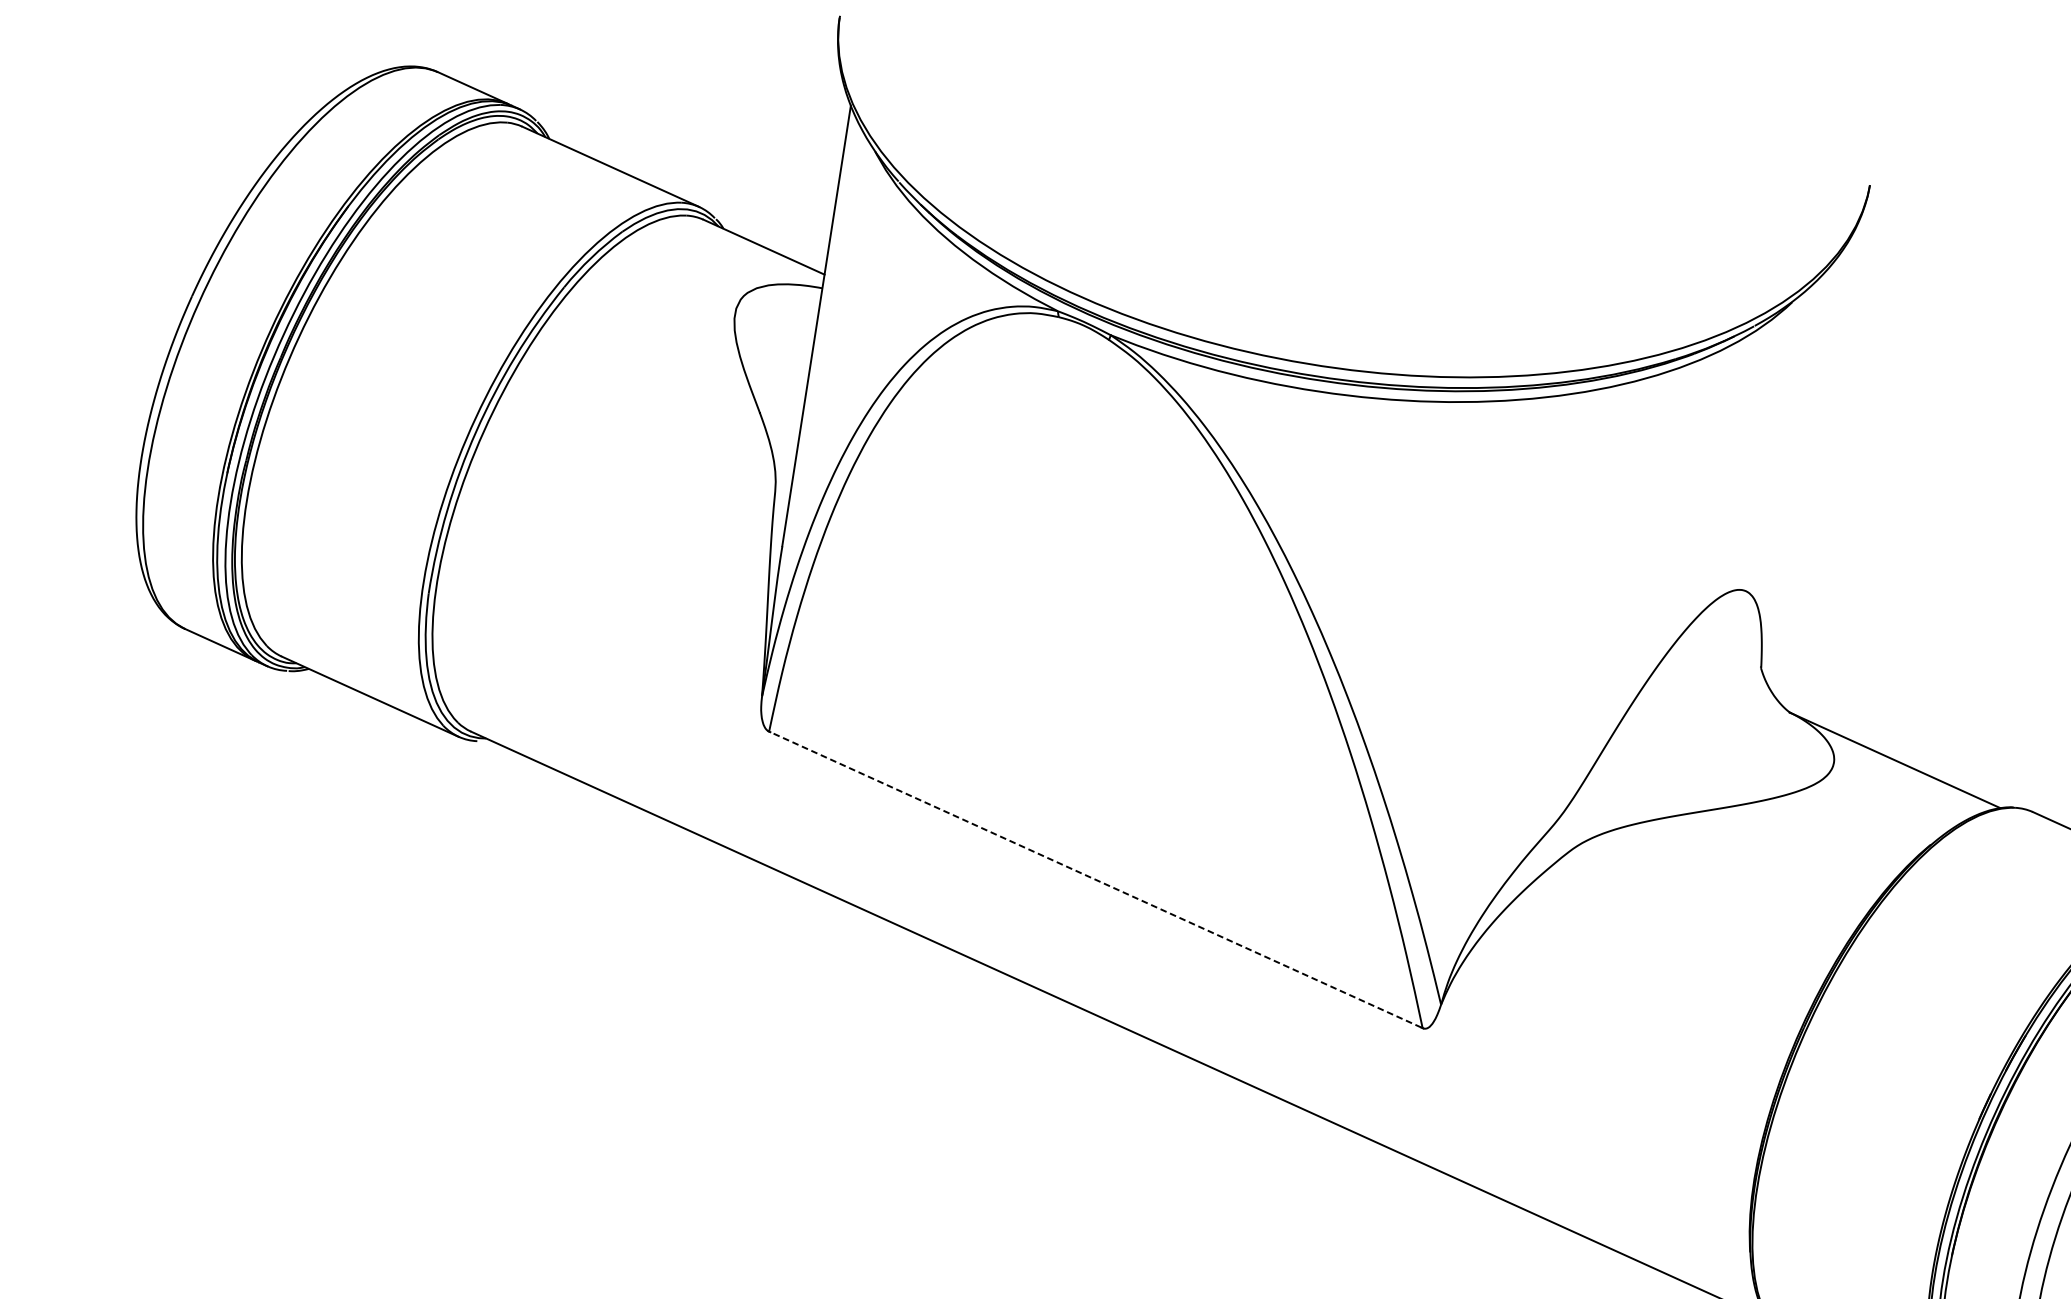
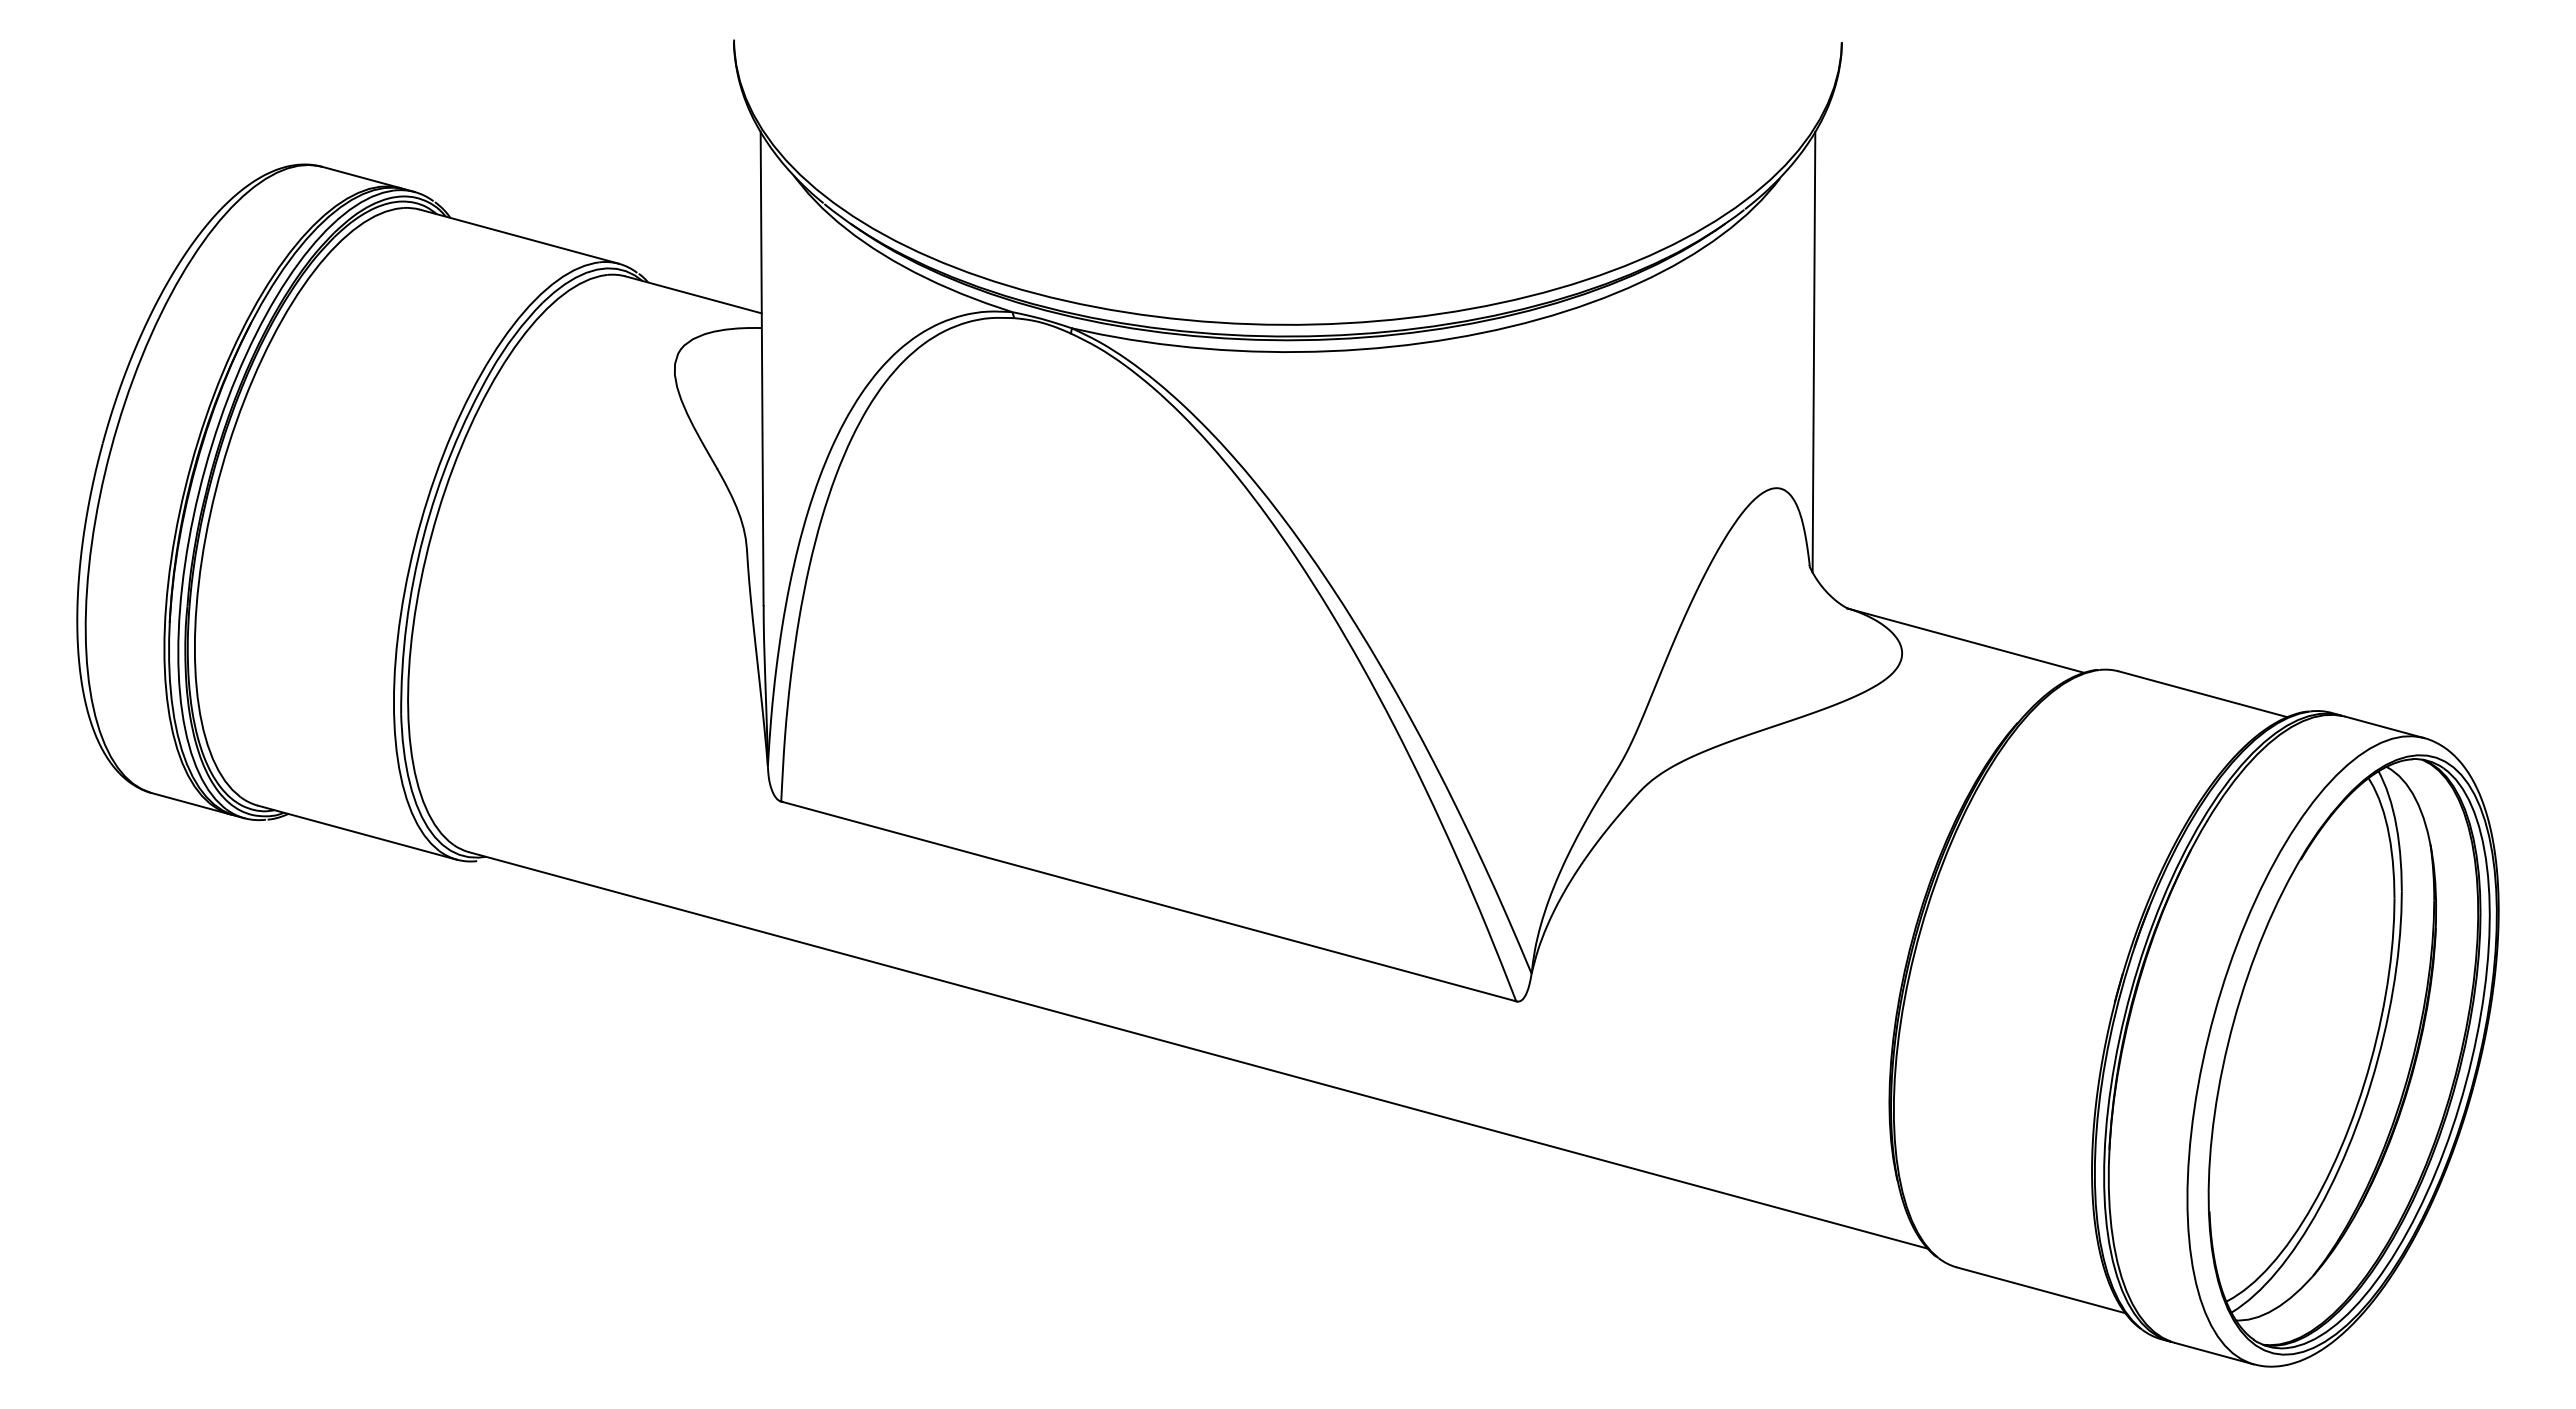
line: (1797, 468) -> (1813, 351), added
line: (1095, 879) -> (1148, 901), dashed -> solid

